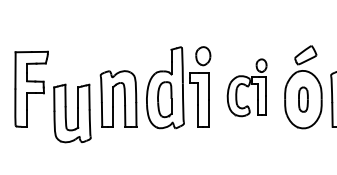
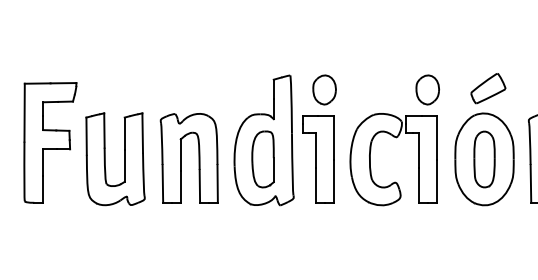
part: (246, 87) -> (393, 140), size x1.43
part: (303, 99) -> (484, 159), size x1.43
part: (72, 113) -> (115, 159), moved

